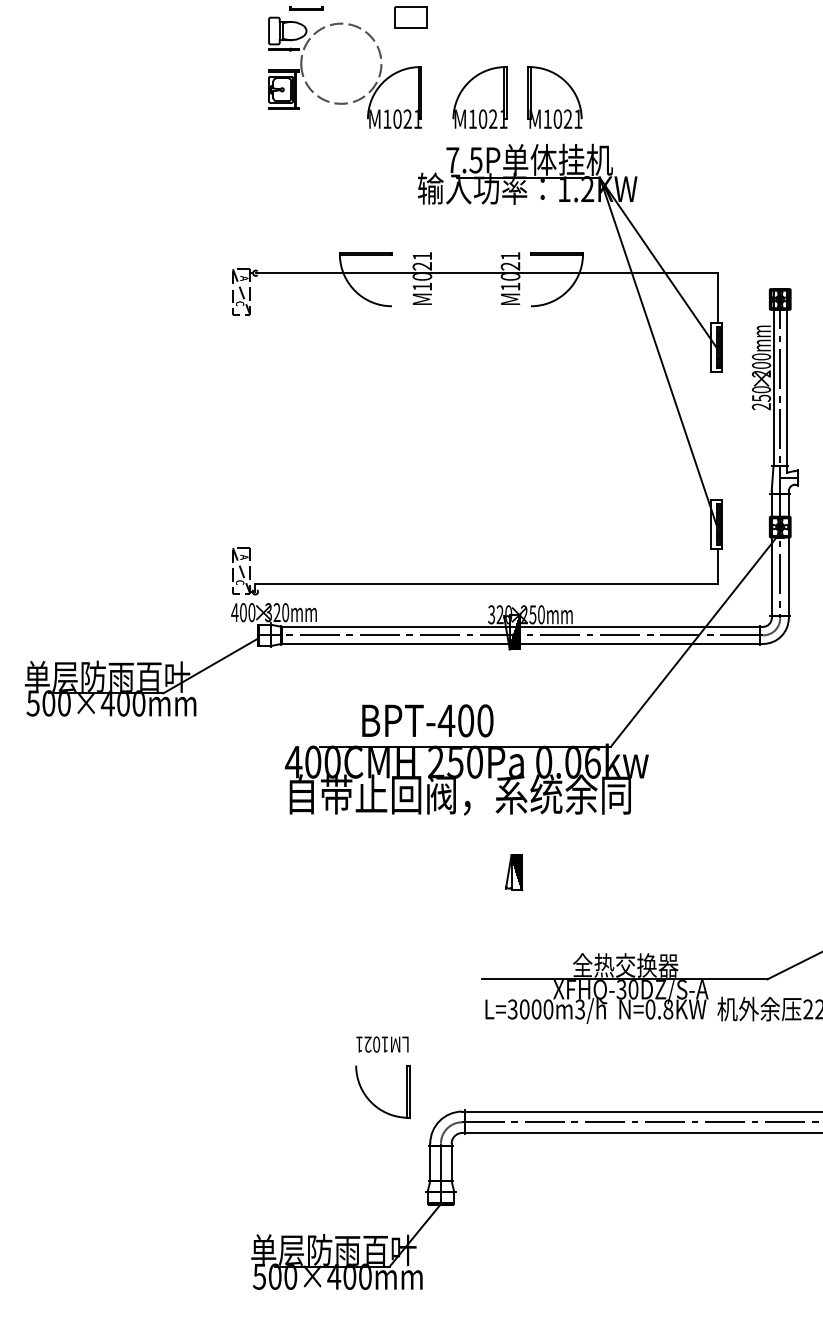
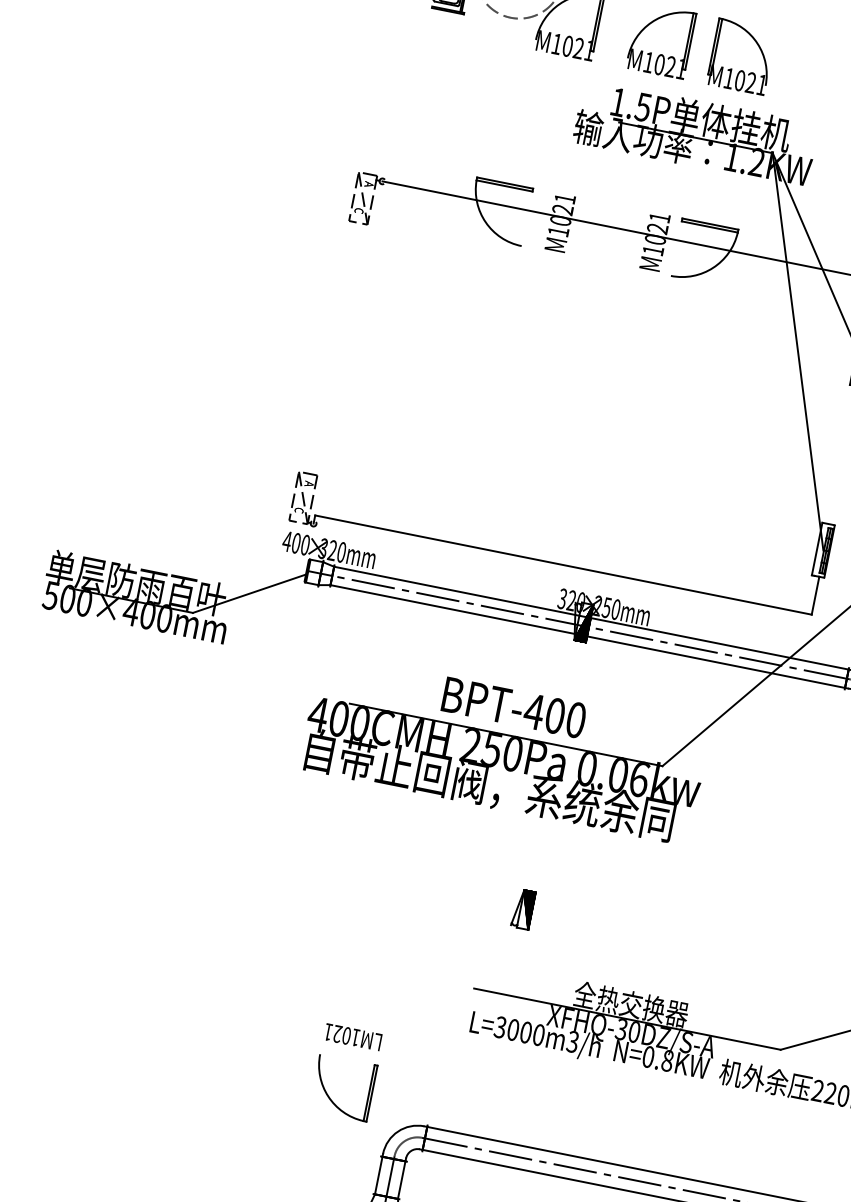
text: (452, 160) -> (618, 102), 7.5P -> 1.5P
text: (427, 720) -> (513, 707), moved
part: (513, 872) -> (522, 909), moved

